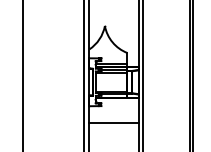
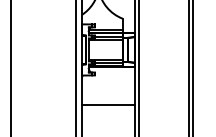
line: (114, 123) -> (108, 104), moved

